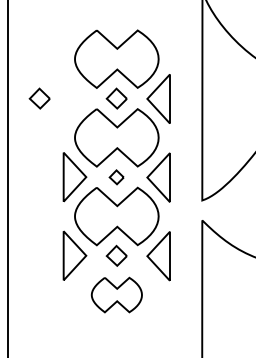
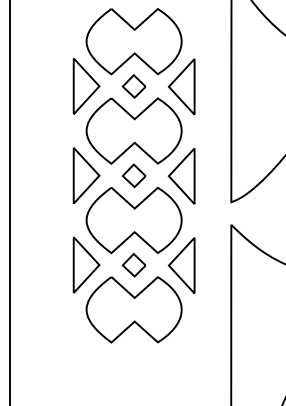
part: (39, 98) -> (46, 86), removed
part: (74, 98) -> (86, 86), added
part: (116, 177) -> (133, 176), size x1.43
part: (116, 294) -> (133, 309), size x1.67

